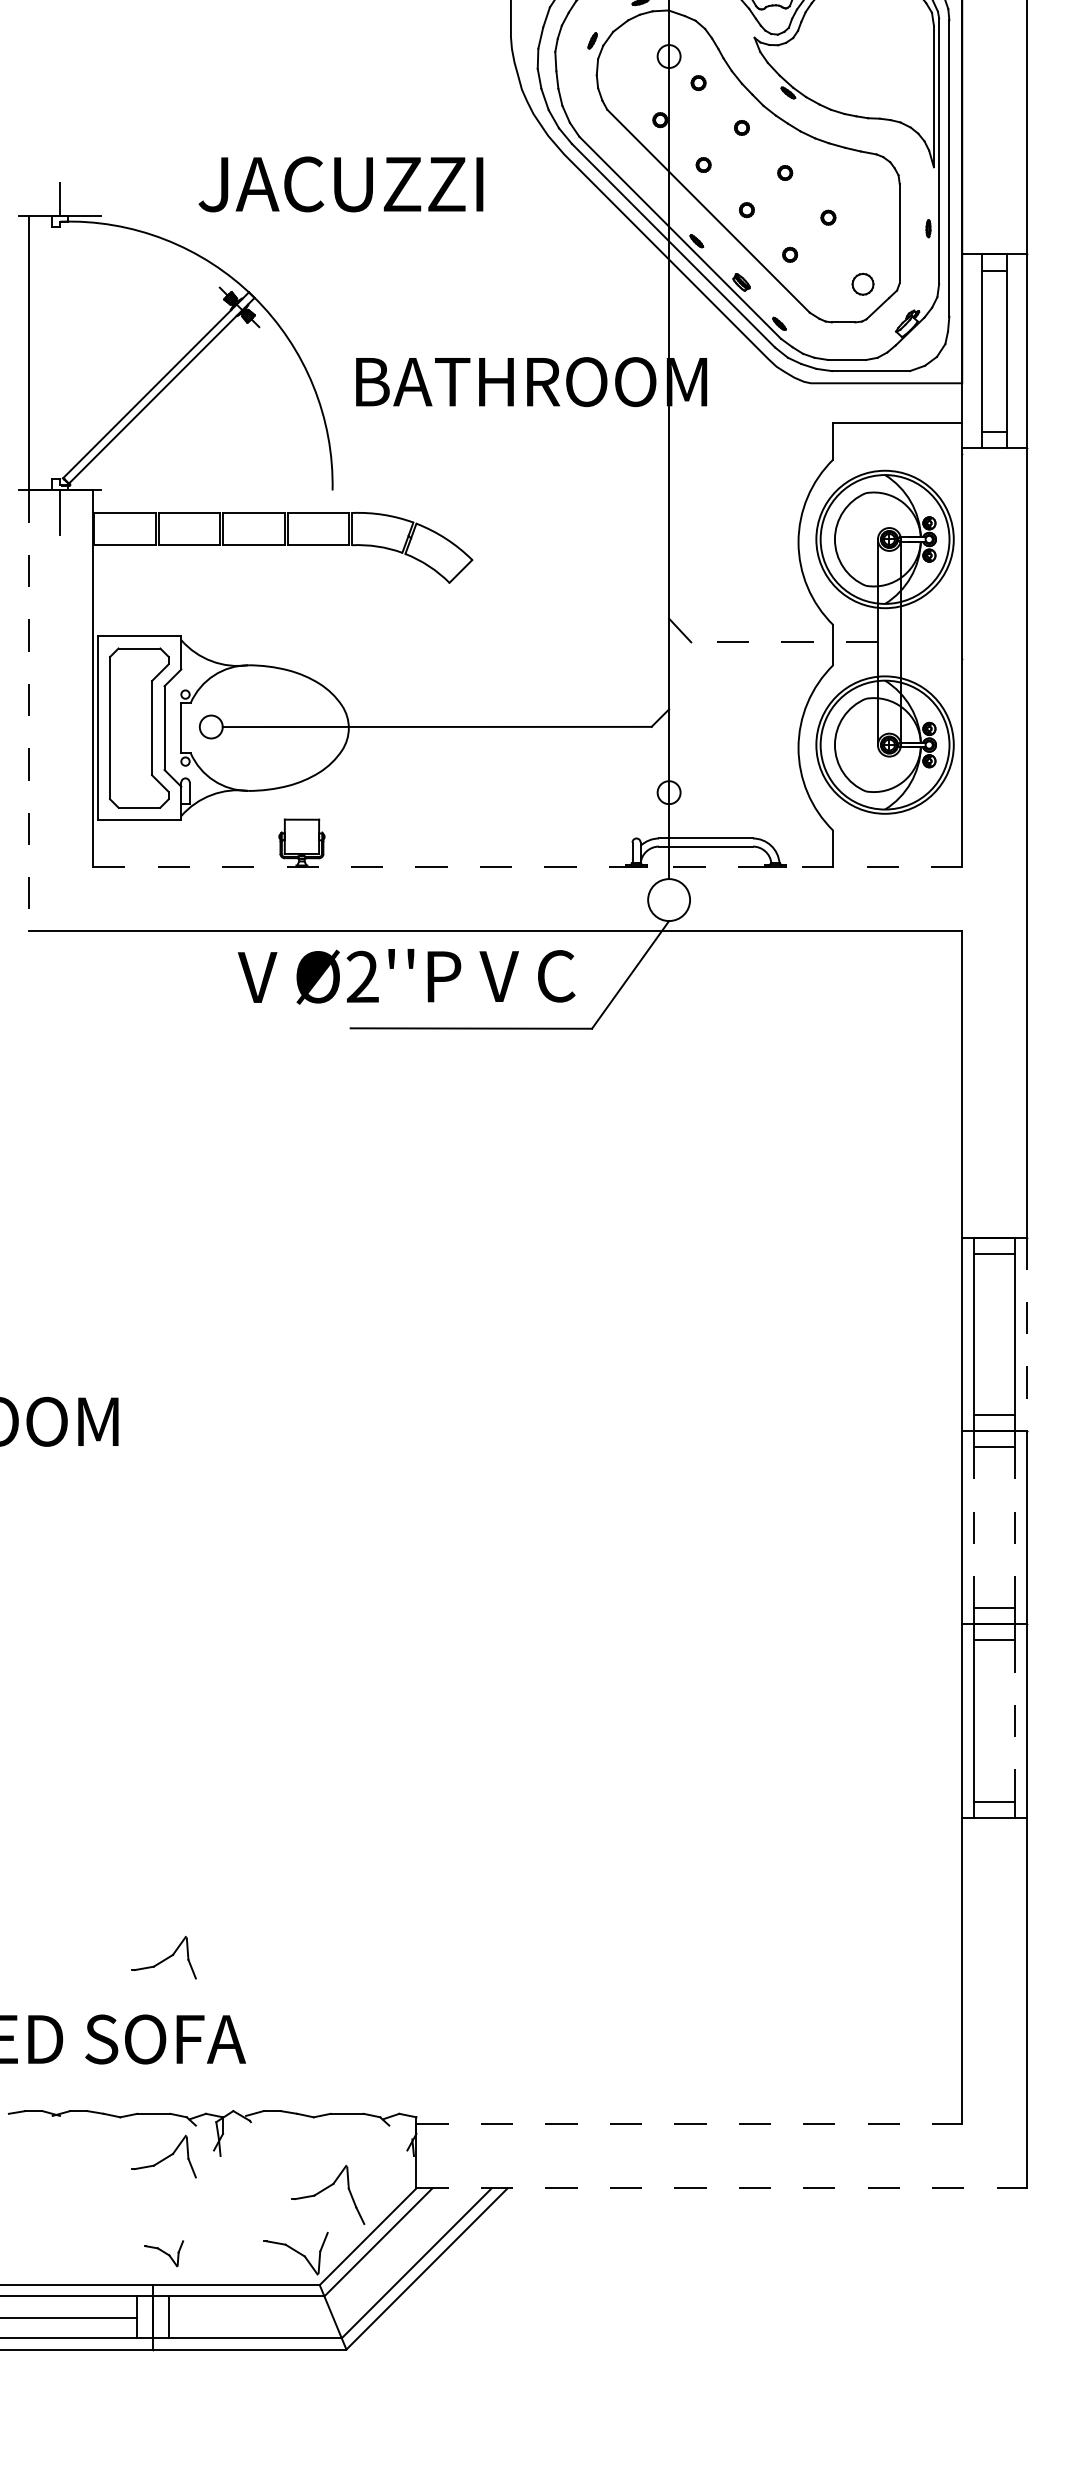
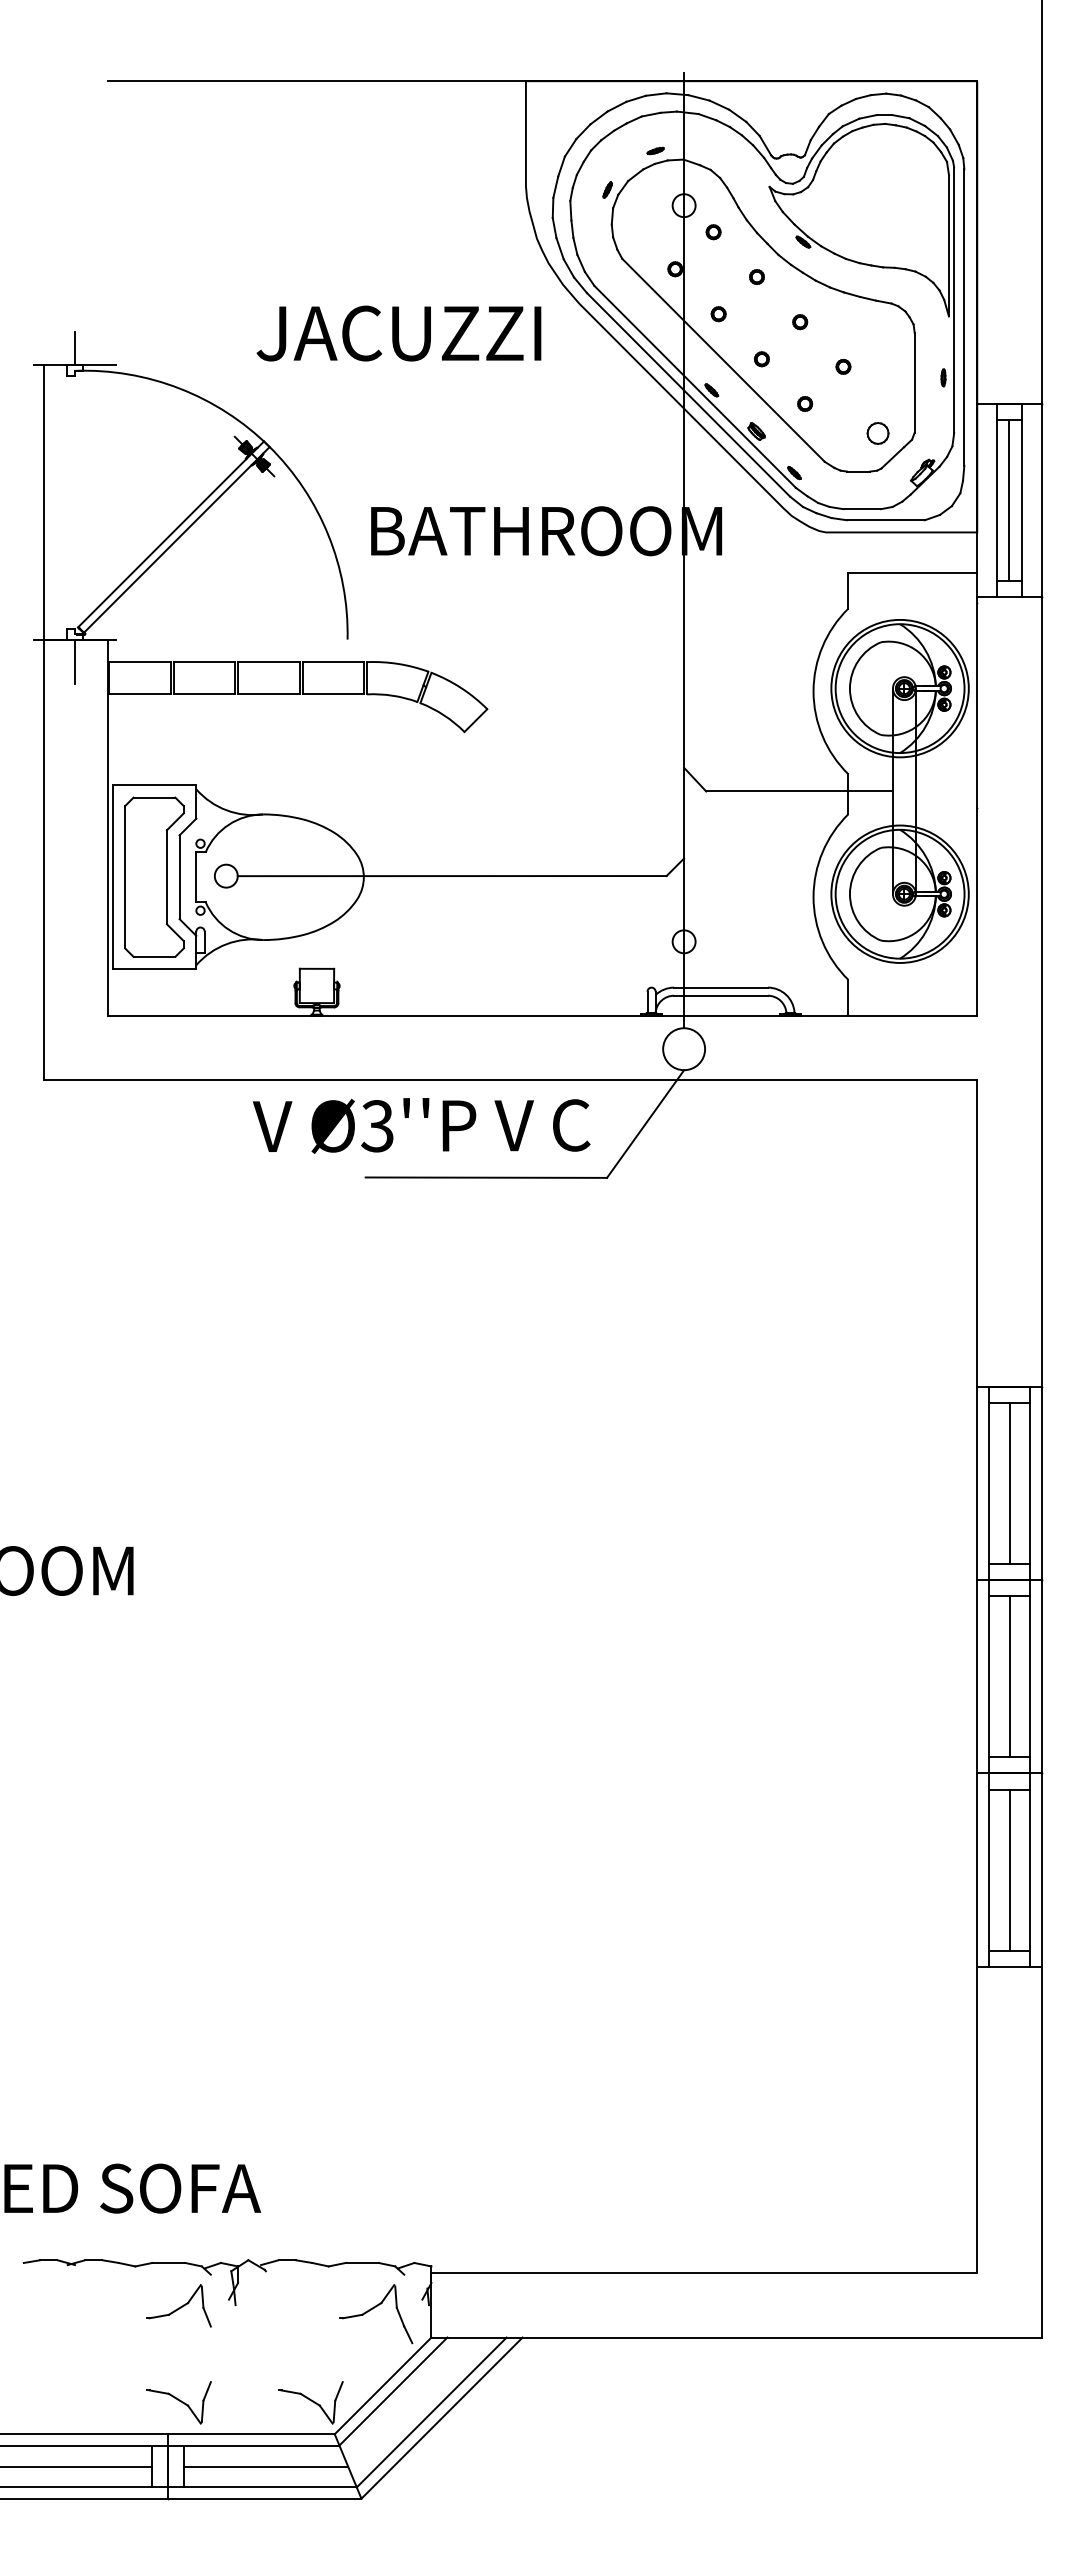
text: (340, 184) -> (398, 333), moved
line: (994, 350) -> (1009, 499), added
line: (784, 642) -> (799, 791), dashed -> solid
line: (28, 711) -> (43, 860), dashed -> solid
line: (527, 866) -> (542, 1015), dashed -> solid
text: (362, 977) -> (377, 1126), Ø2''P -> Ø3''P
line: (994, 1333) -> (1009, 1482), added
line: (1026, 1334) -> (1041, 1483), dashed -> solid
line: (973, 1527) -> (988, 1676), dashed -> solid
line: (994, 1527) -> (1009, 1676), added
line: (1015, 1527) -> (1030, 1676), dashed -> solid
line: (994, 1720) -> (1009, 1869), added
line: (1015, 1721) -> (1030, 1870), dashed -> solid
part: (163, 1957) -> (178, 2106), removed
line: (689, 2124) -> (704, 2273), dashed -> solid
line: (722, 2188) -> (737, 2337), dashed -> solid
part: (326, 2189) -> (374, 2308), moved
part: (163, 2253) -> (178, 2402), size x1.67
line: (251, 2317) -> (266, 2466), added

